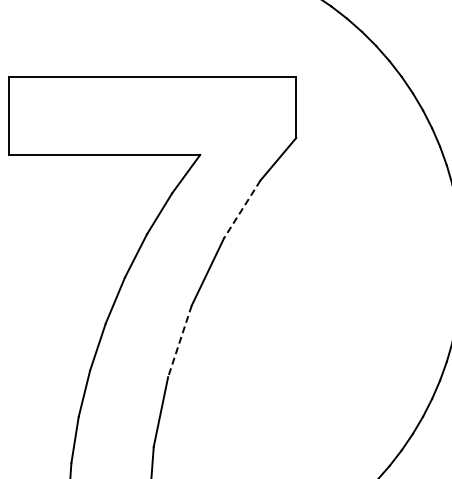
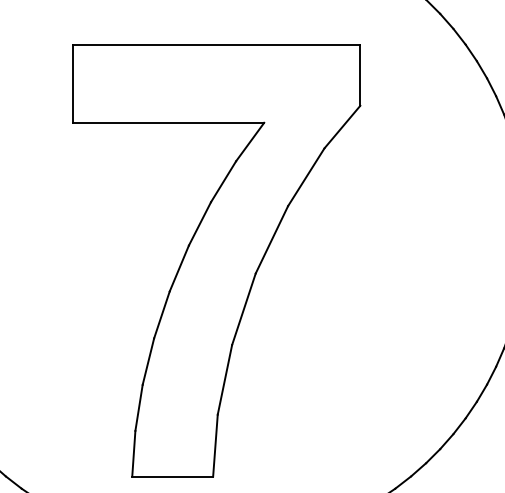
line: (242, 209) -> (306, 177), dashed -> solid
line: (179, 341) -> (243, 309), dashed -> solid

